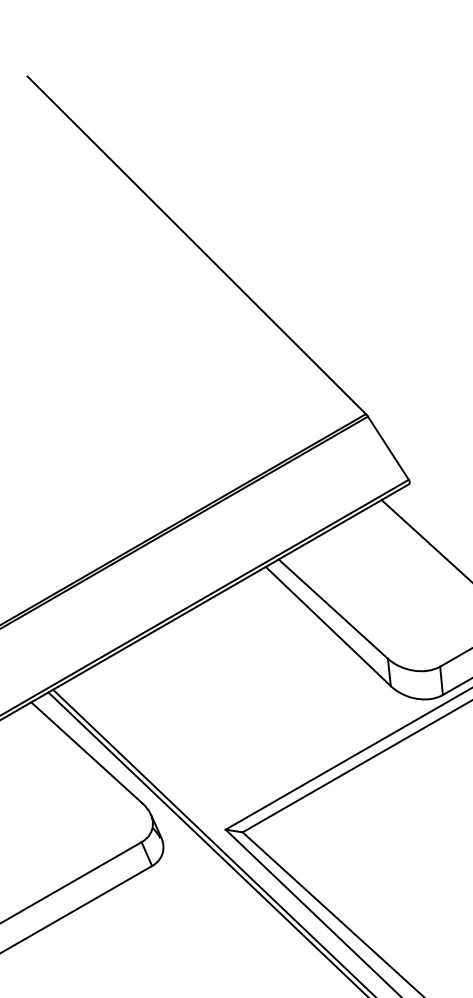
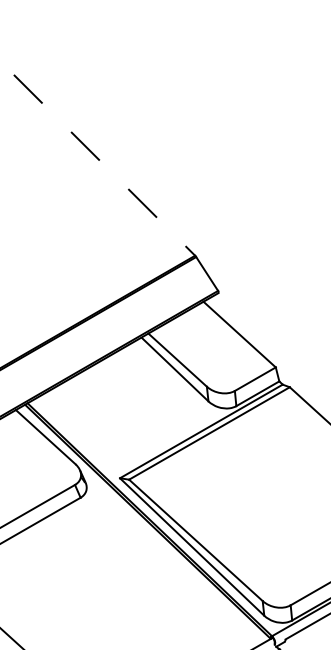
line: (196, 245) -> (104, 165), solid -> dashed

